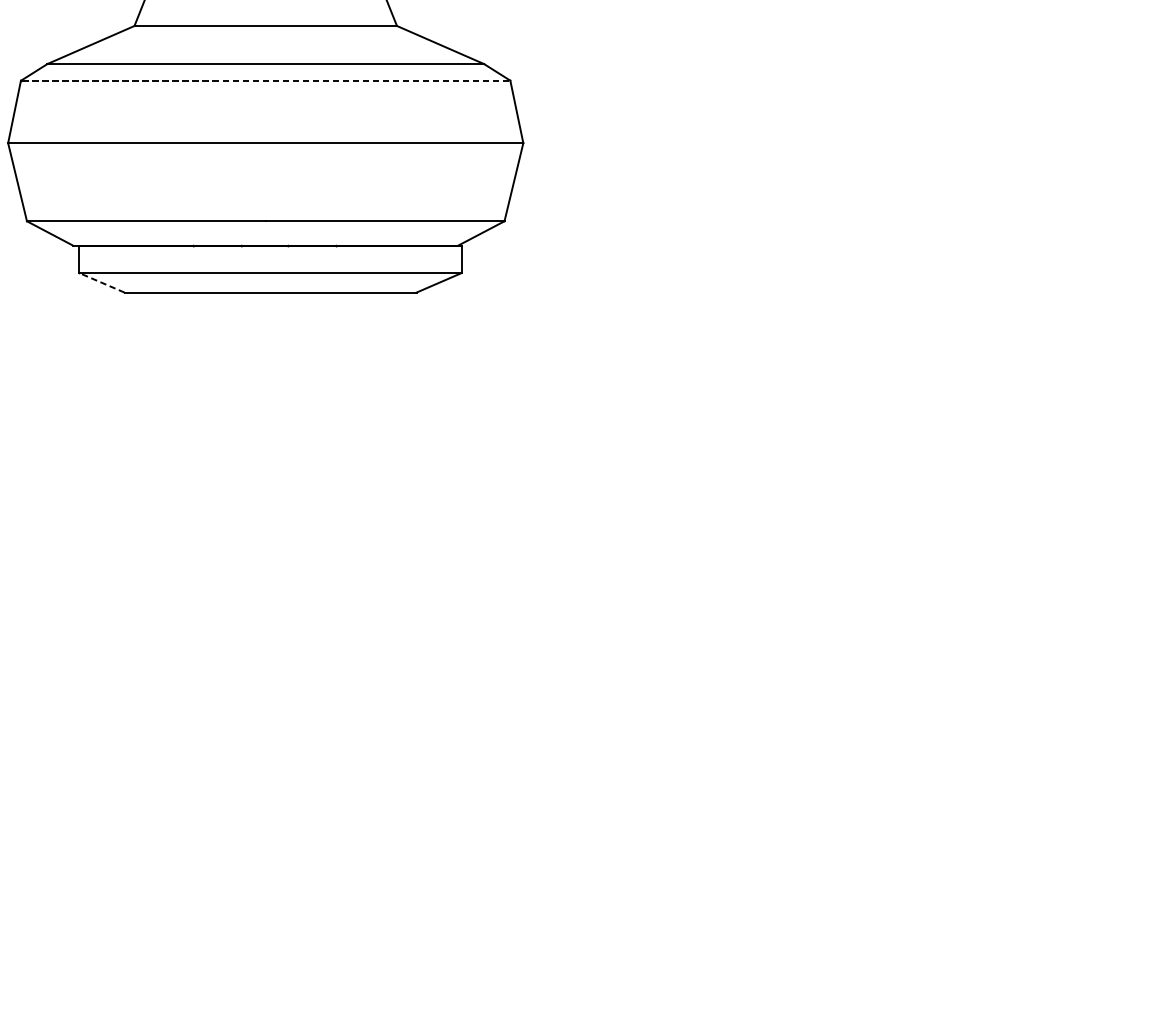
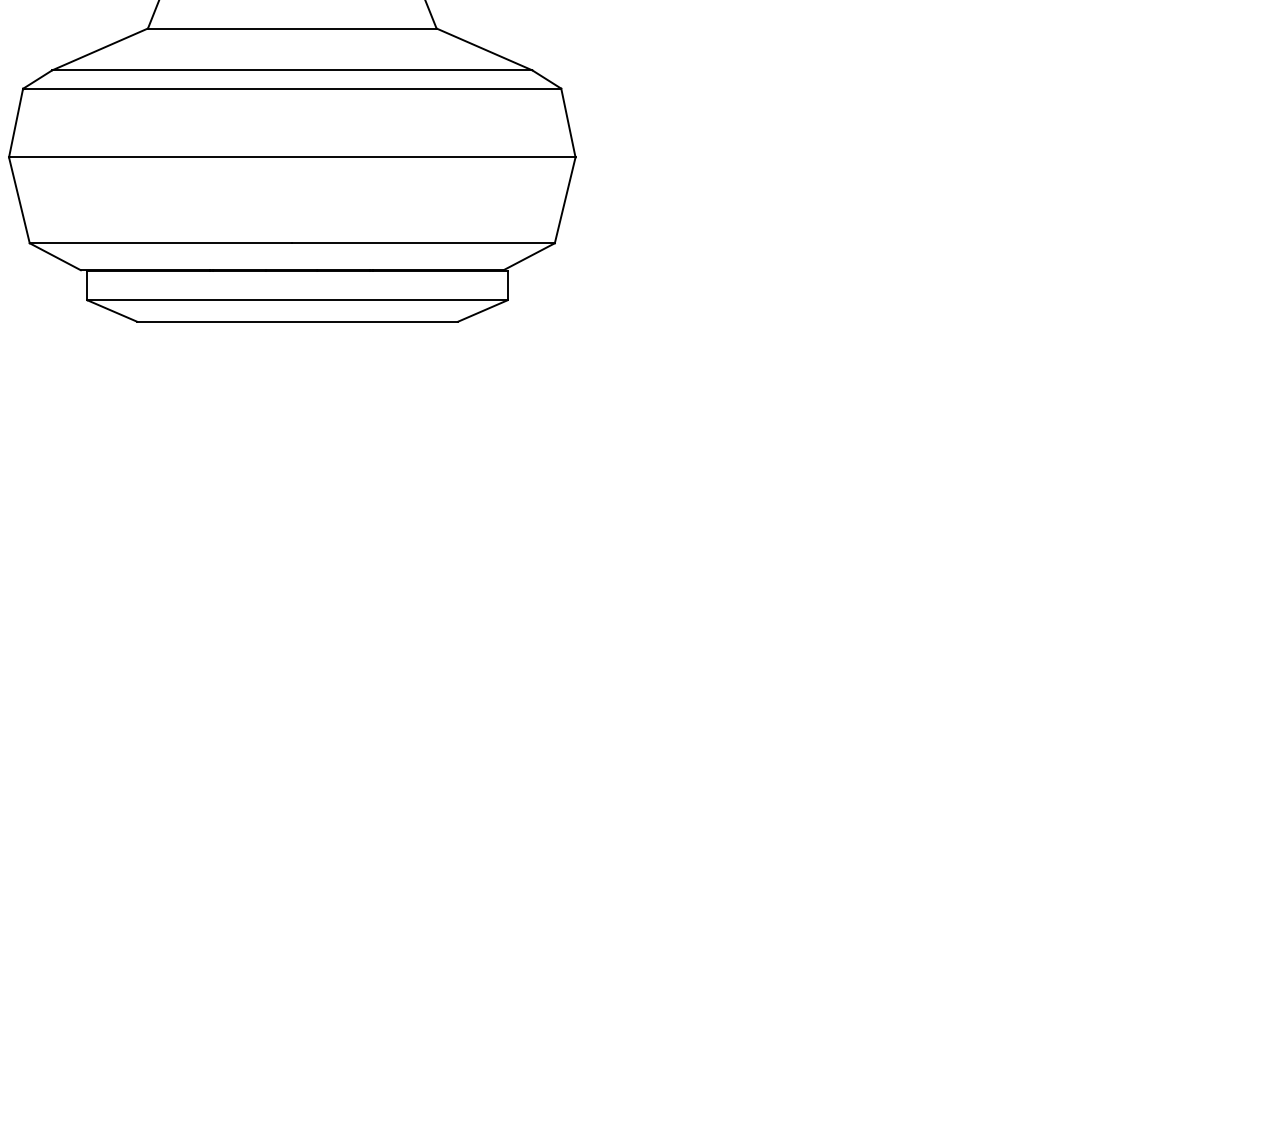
line: (266, 80) -> (293, 88), dashed -> solid
line: (101, 282) -> (111, 310), dashed -> solid

